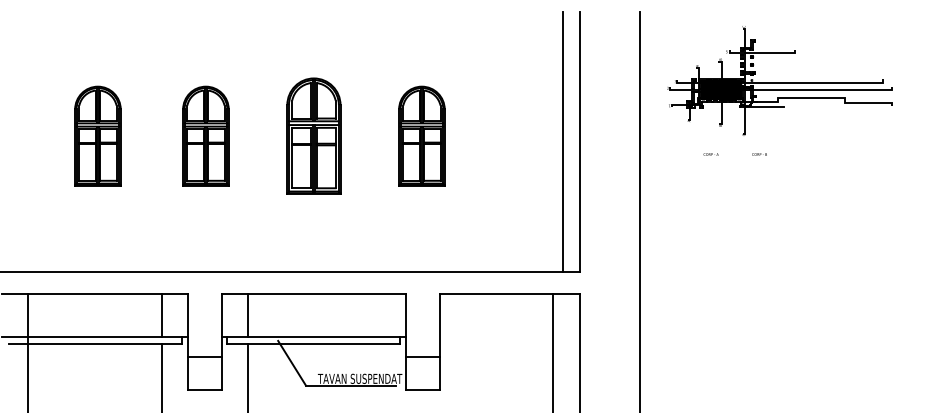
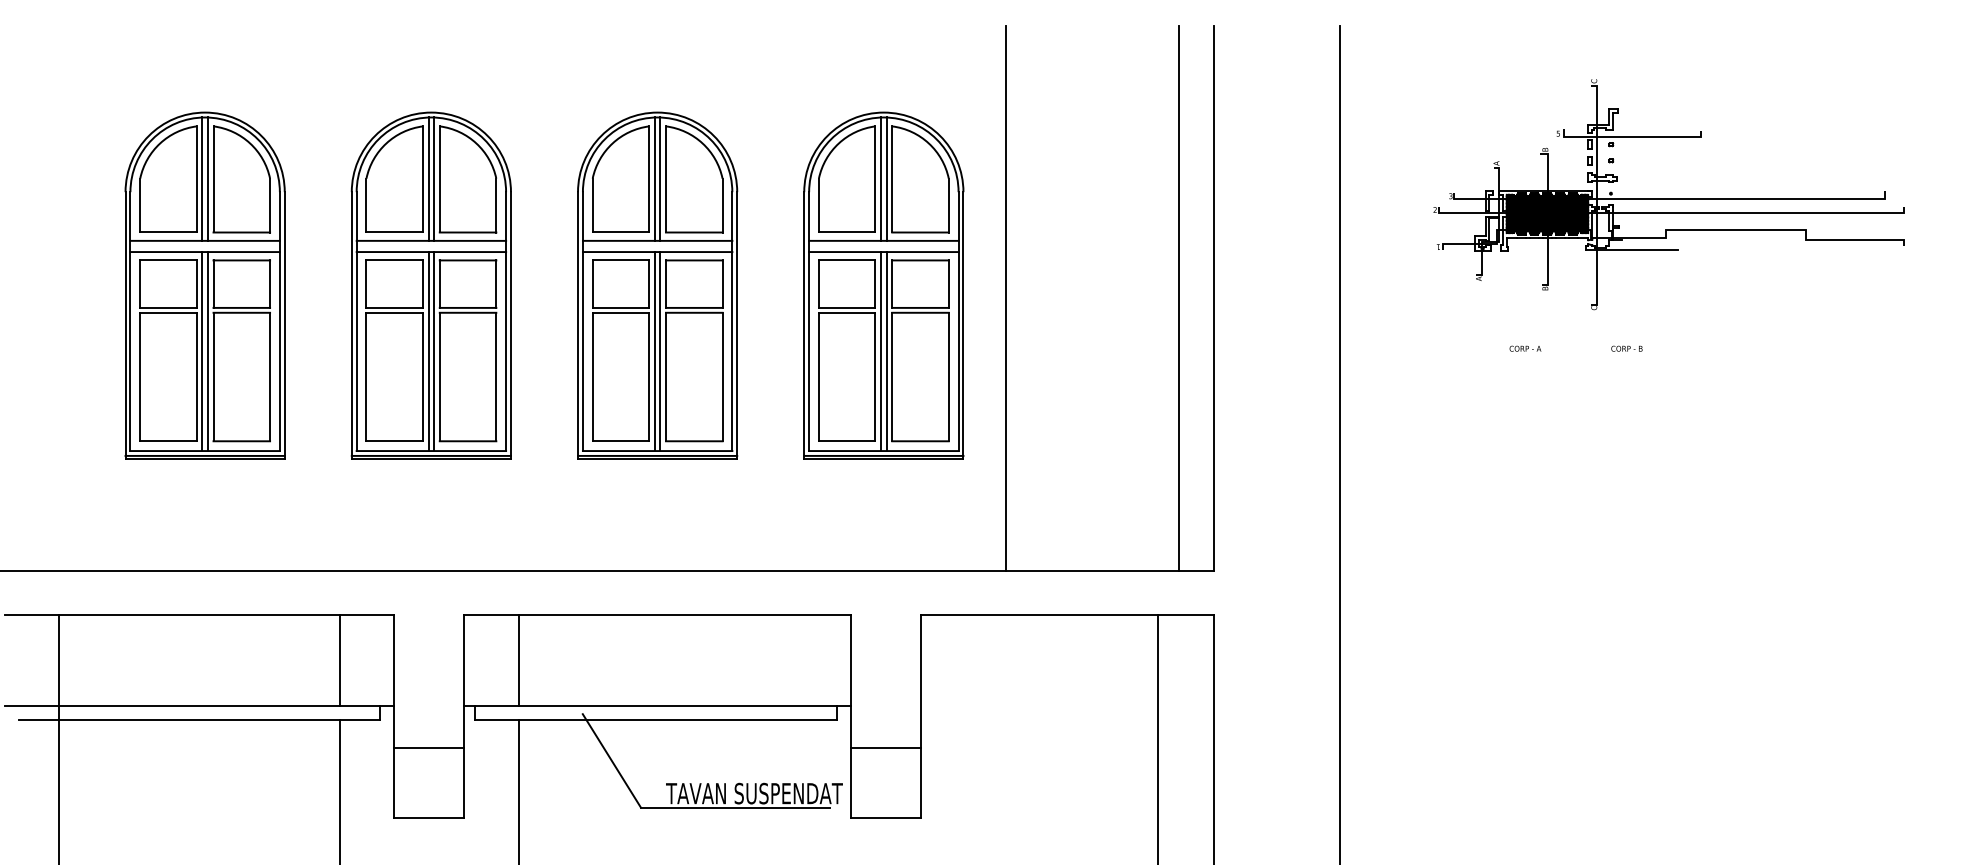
part: (779, 90) -> (1668, 214), moved
part: (97, 135) -> (204, 283), size x1.67
part: (205, 135) -> (430, 283), size x1.67
part: (313, 135) -> (656, 283), size x1.43
part: (421, 135) -> (883, 283), size x1.67
line: (480, 142) -> (1006, 298), added

